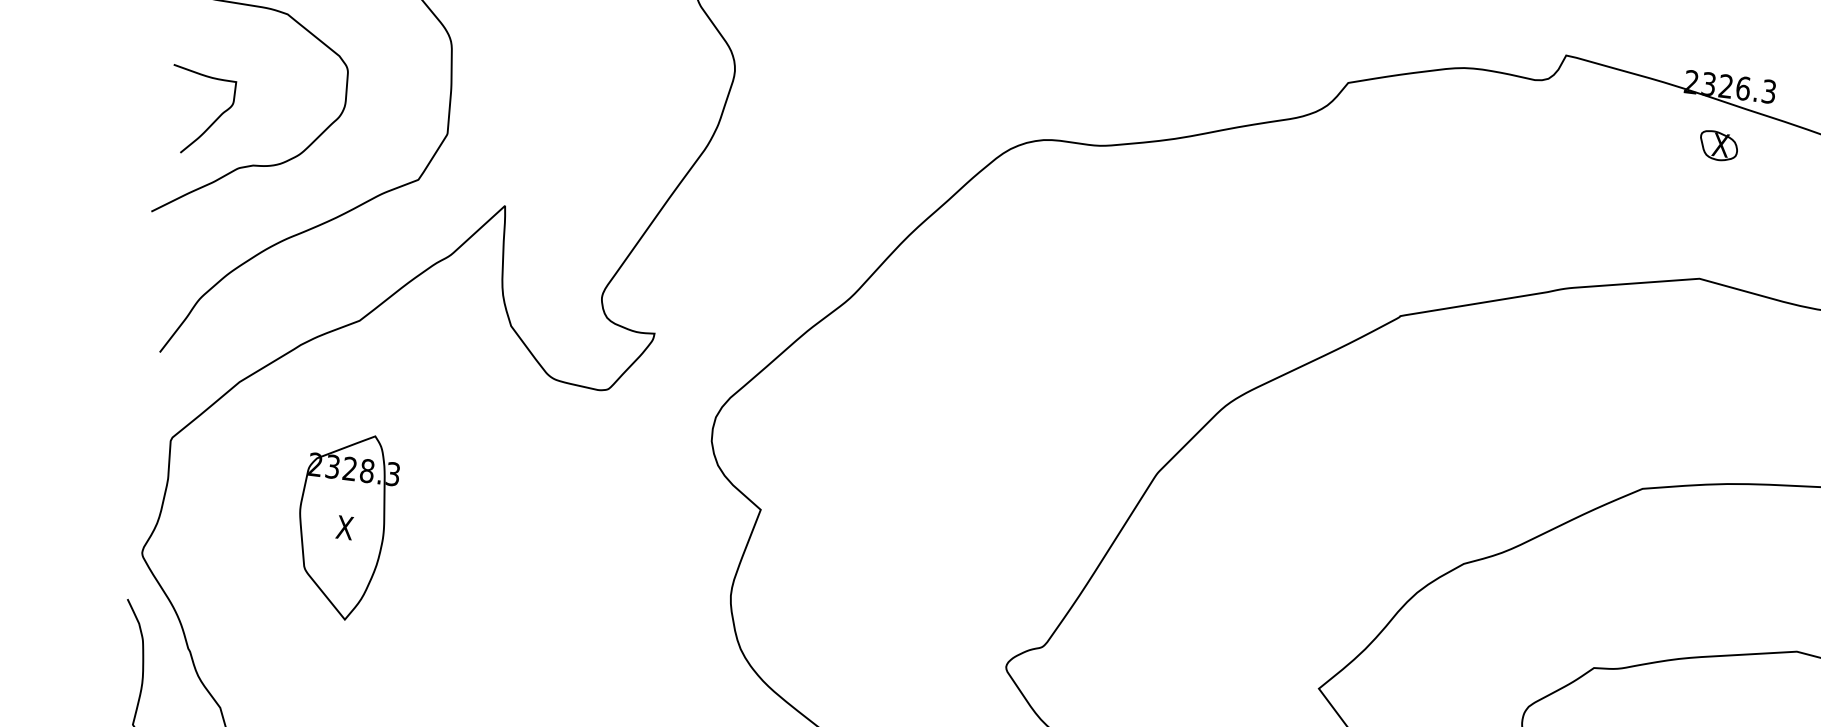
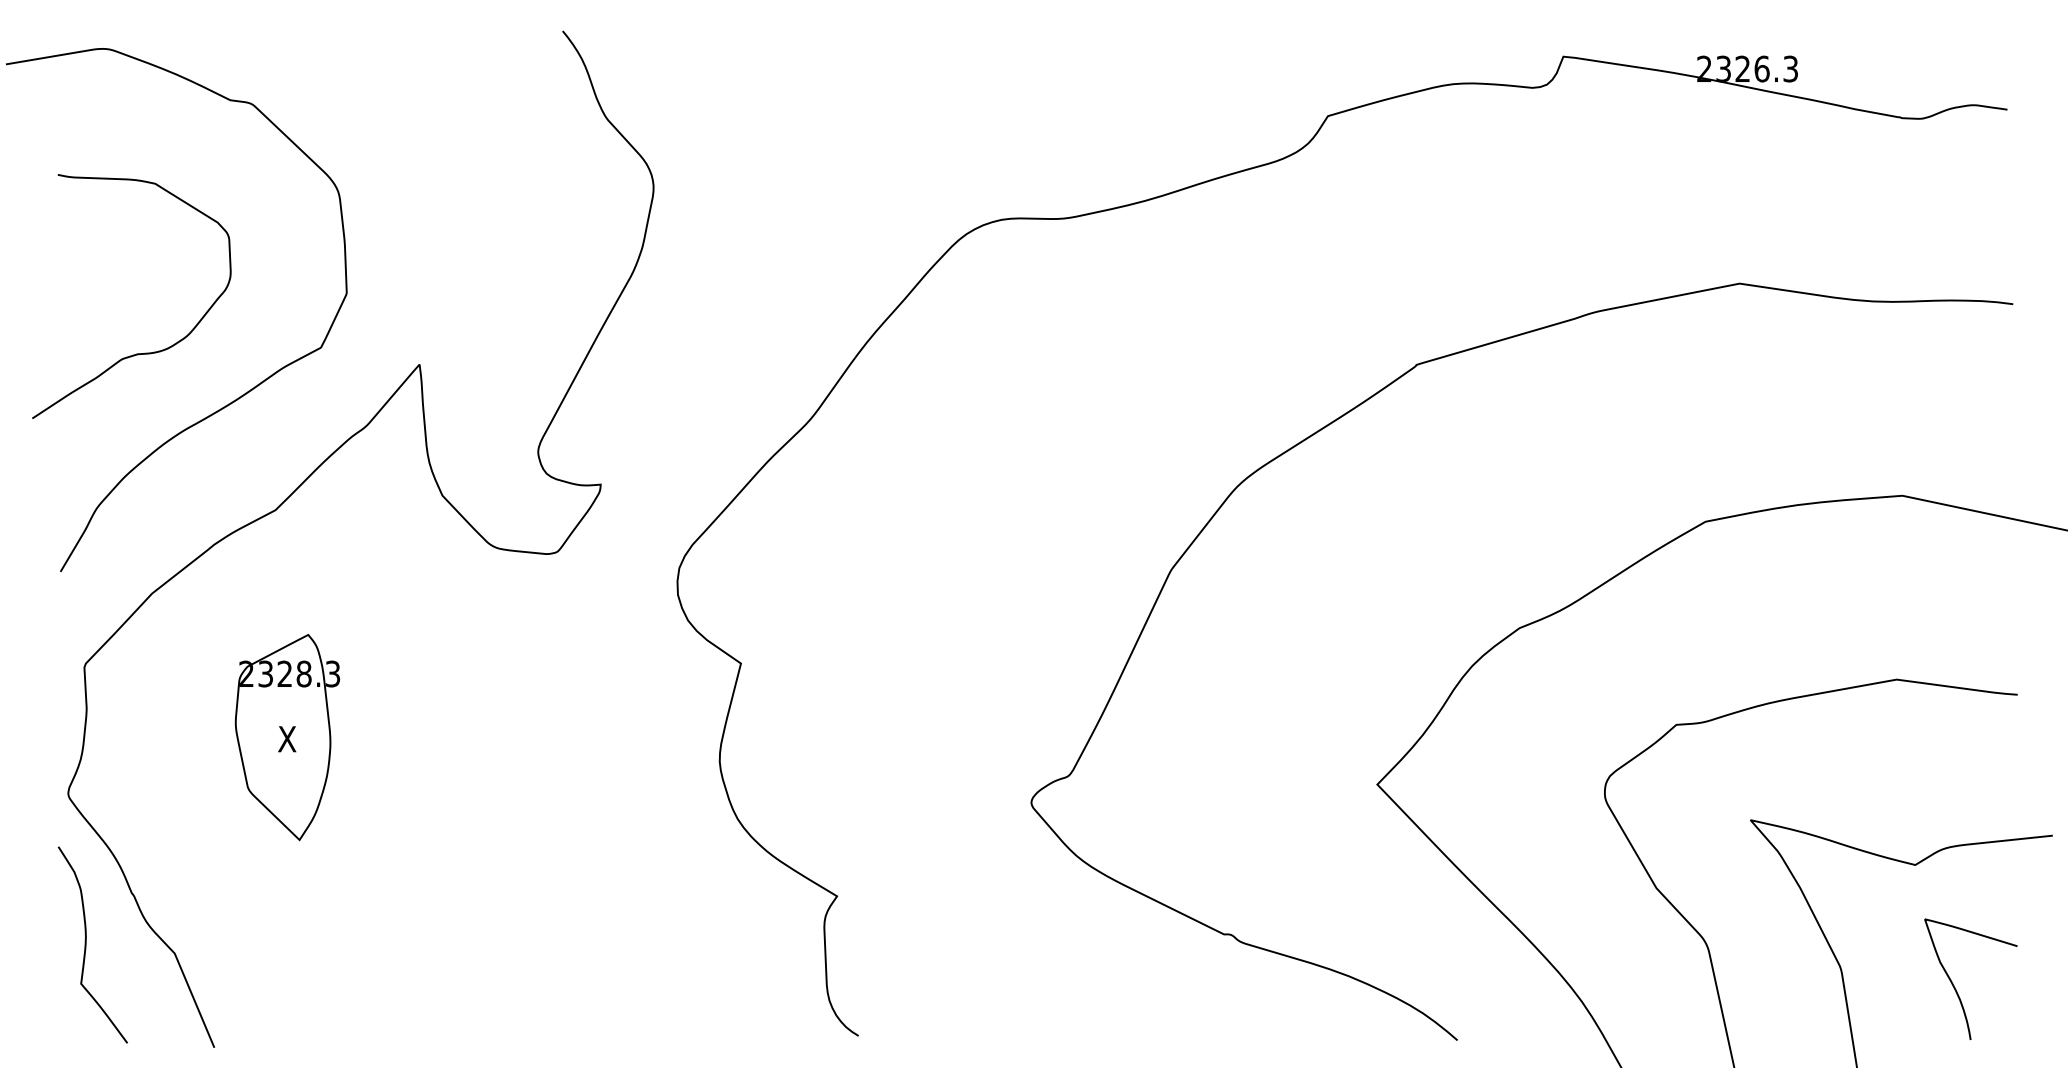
curve: (211, 123) -> (86, 313), removed
part: (1718, 146) -> (1742, 135), removed

